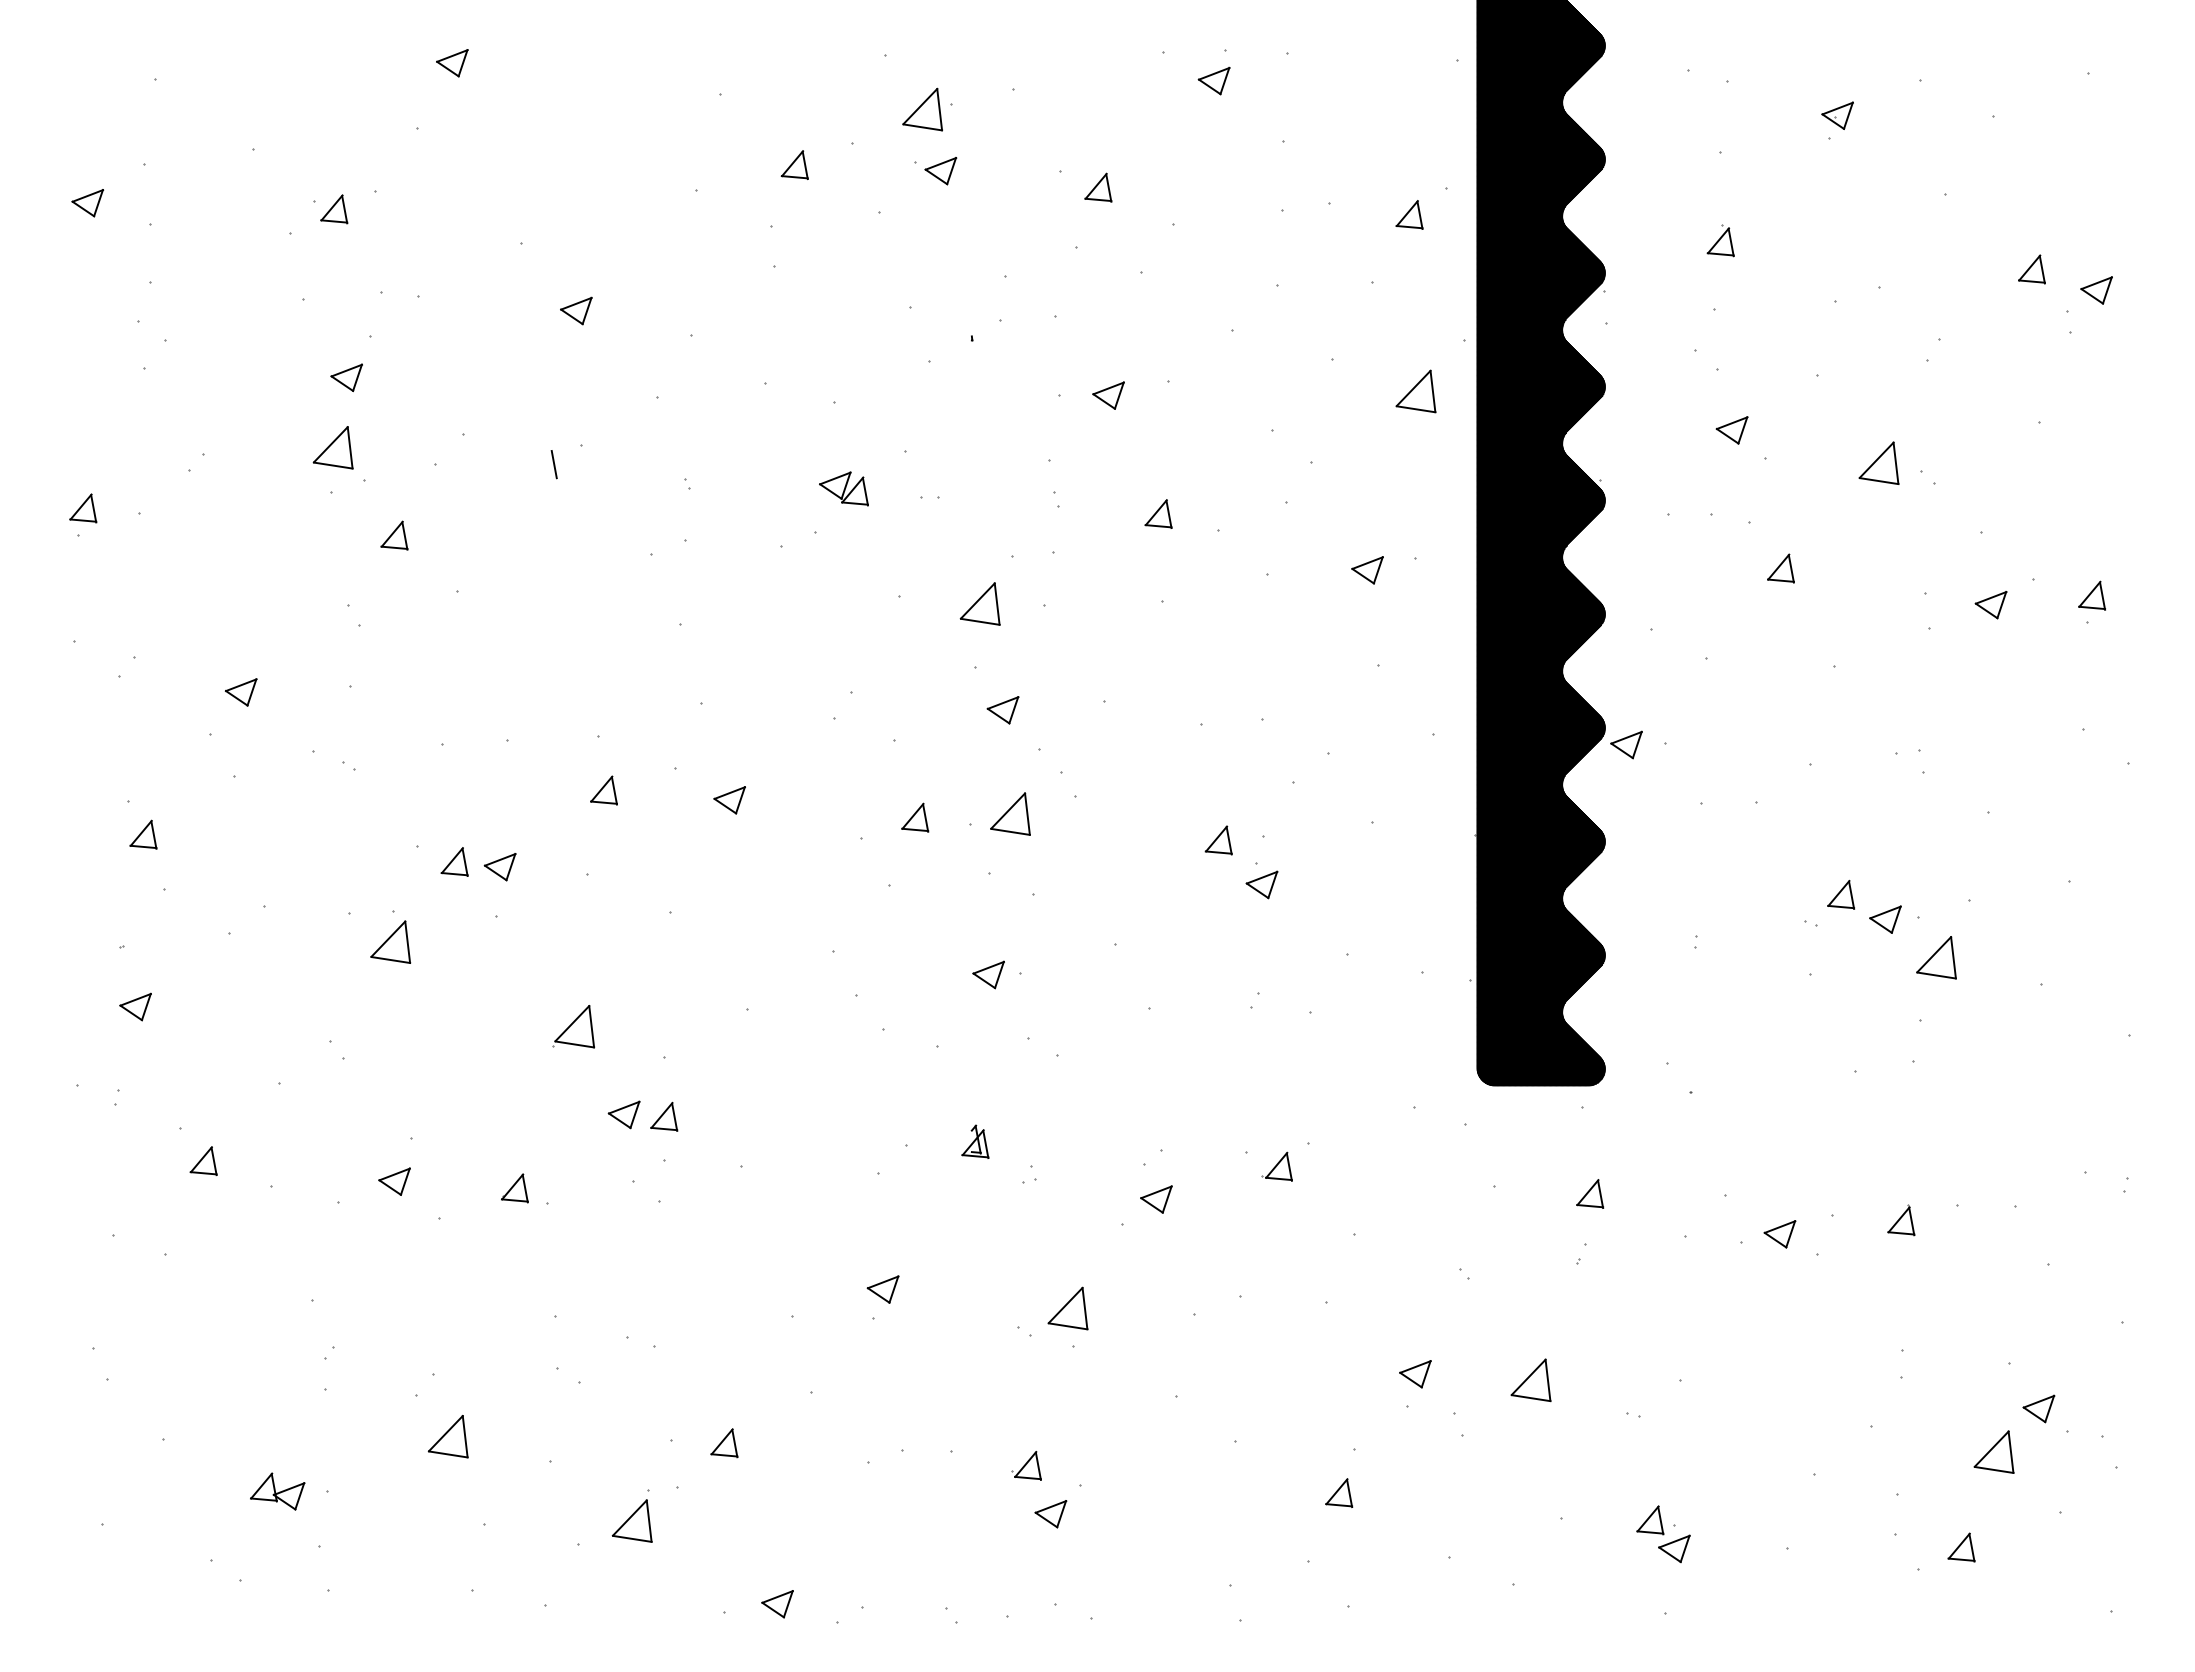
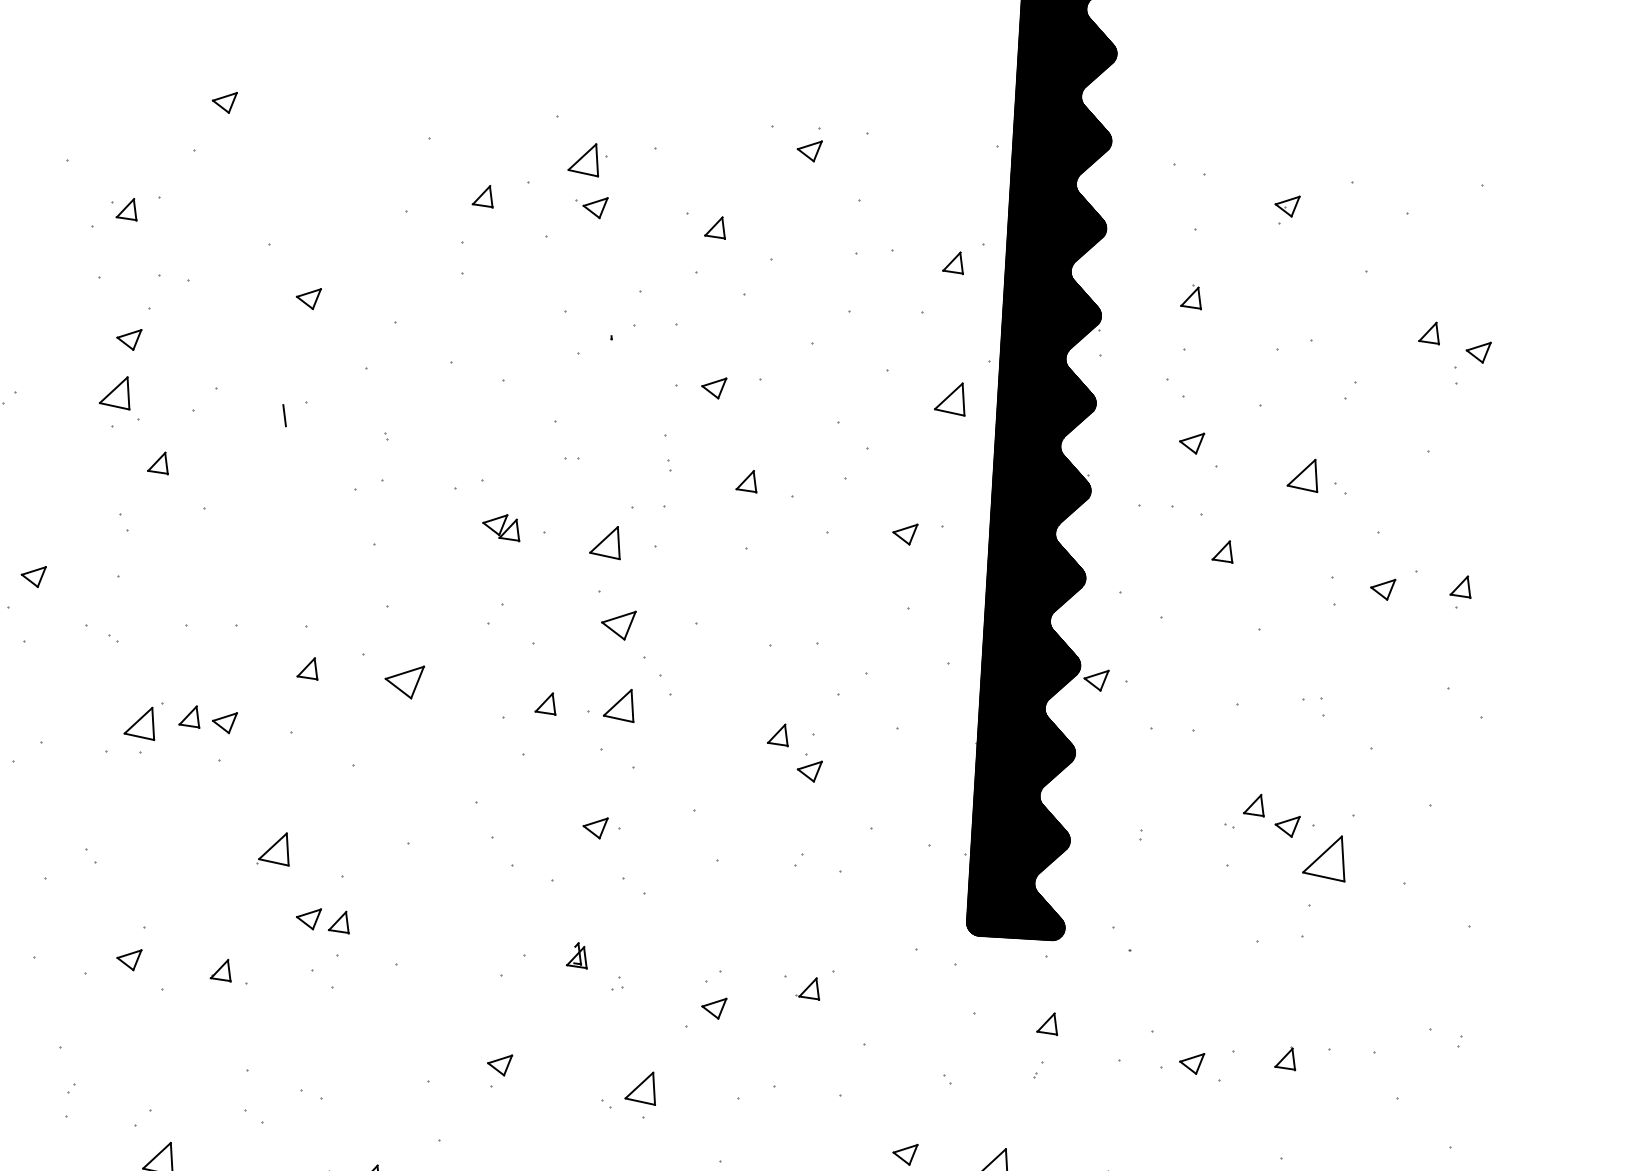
part: (843, 488) -> (501, 527), moved
part: (1002, 710) -> (618, 625), size x1.4
part: (729, 800) -> (404, 681), size x1.6
part: (390, 941) -> (140, 722), moved
part: (1936, 957) -> (1324, 857), size x1.4

